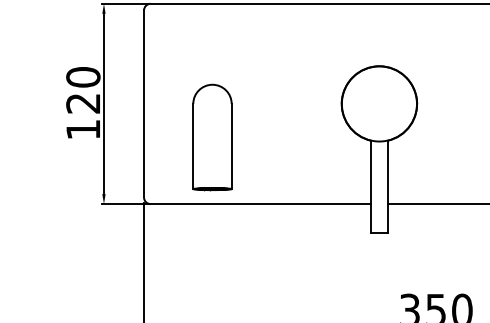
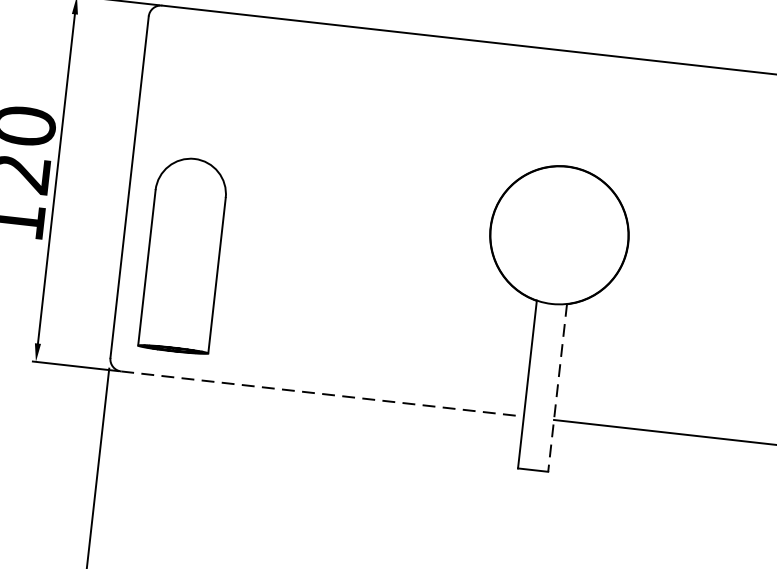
part: (212, 137) -> (183, 255), moved
line: (387, 186) -> (557, 387), solid -> dashed
line: (261, 204) -> (323, 394), solid -> dashed

